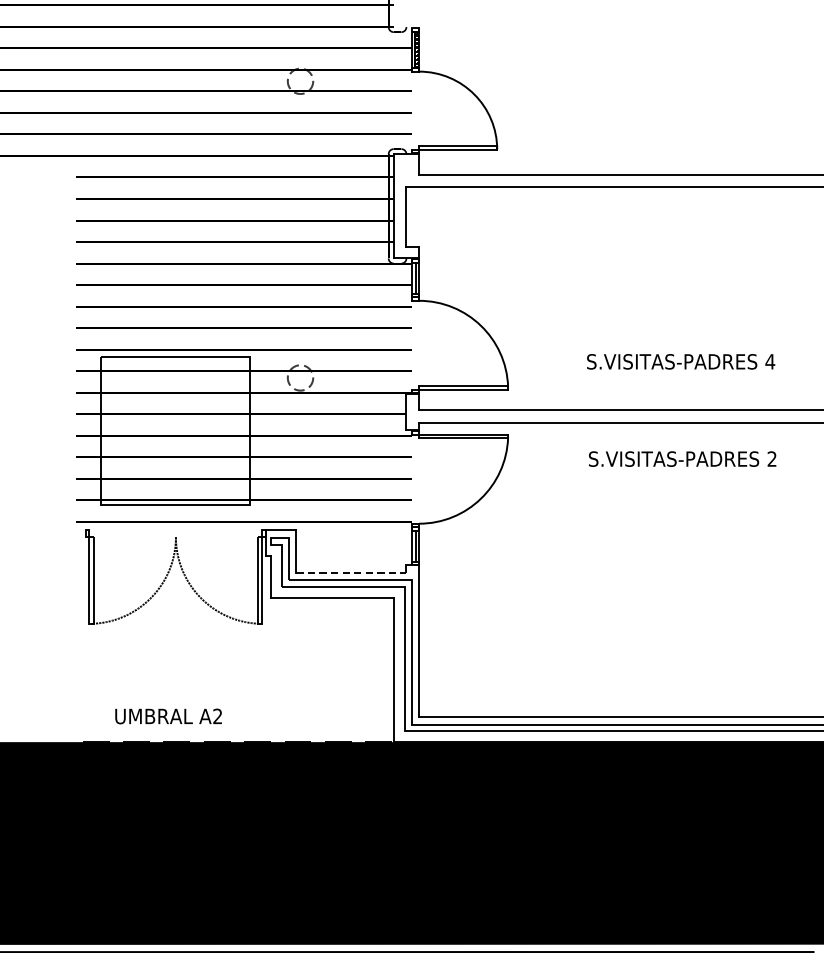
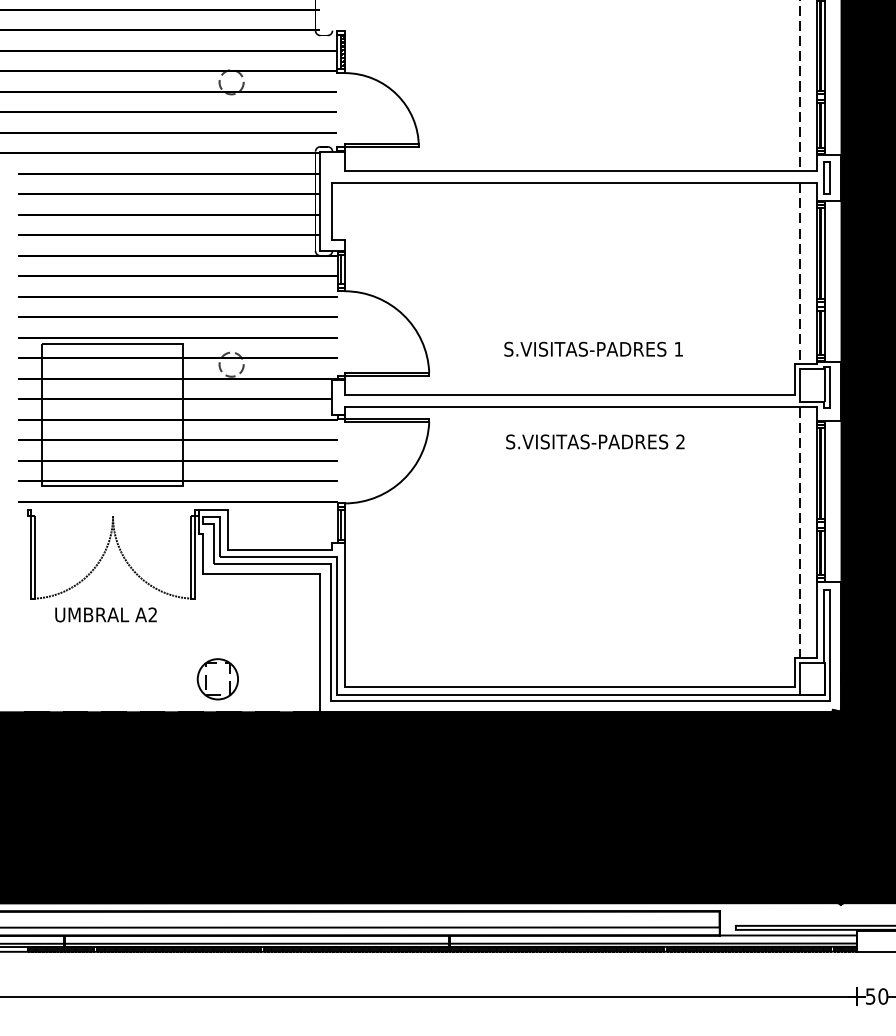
text: (769, 362) -> (678, 349), 4 -> 1
line: (351, 573) -> (280, 550), dashed -> solid
part: (285, 708) -> (217, 679), added
text: (168, 716) -> (105, 614), moved

